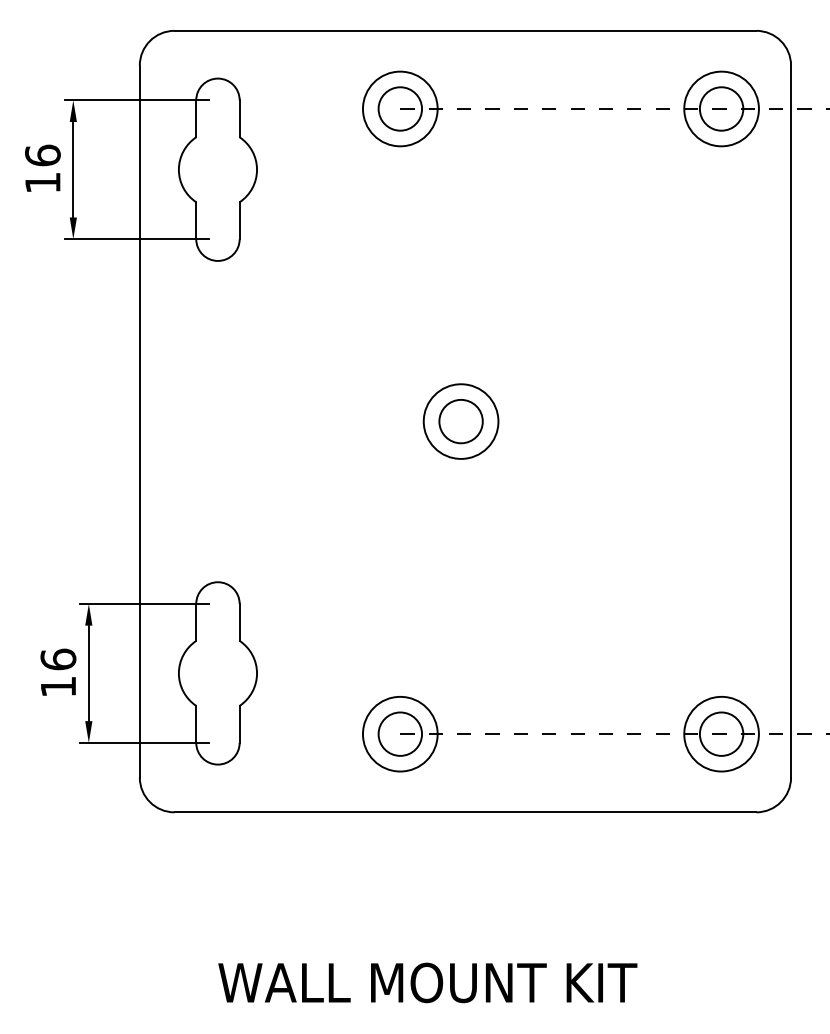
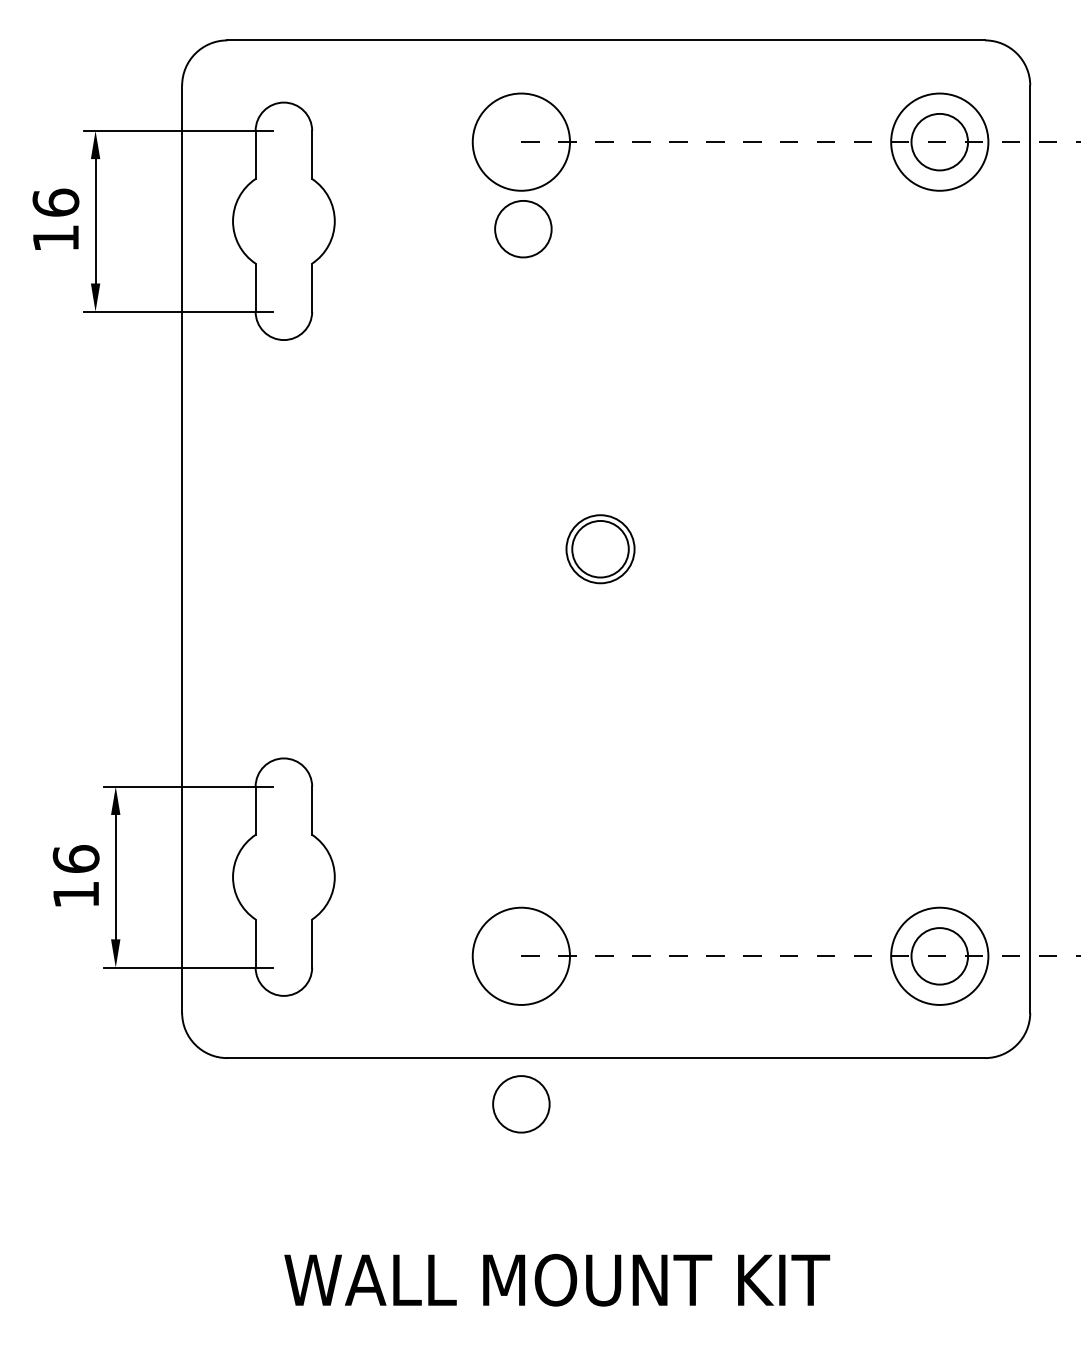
circle: (400, 109) -> (523, 229), moved
circle: (461, 421) -> (600, 548), size x0.7
circle: (400, 734) -> (521, 1104), moved

